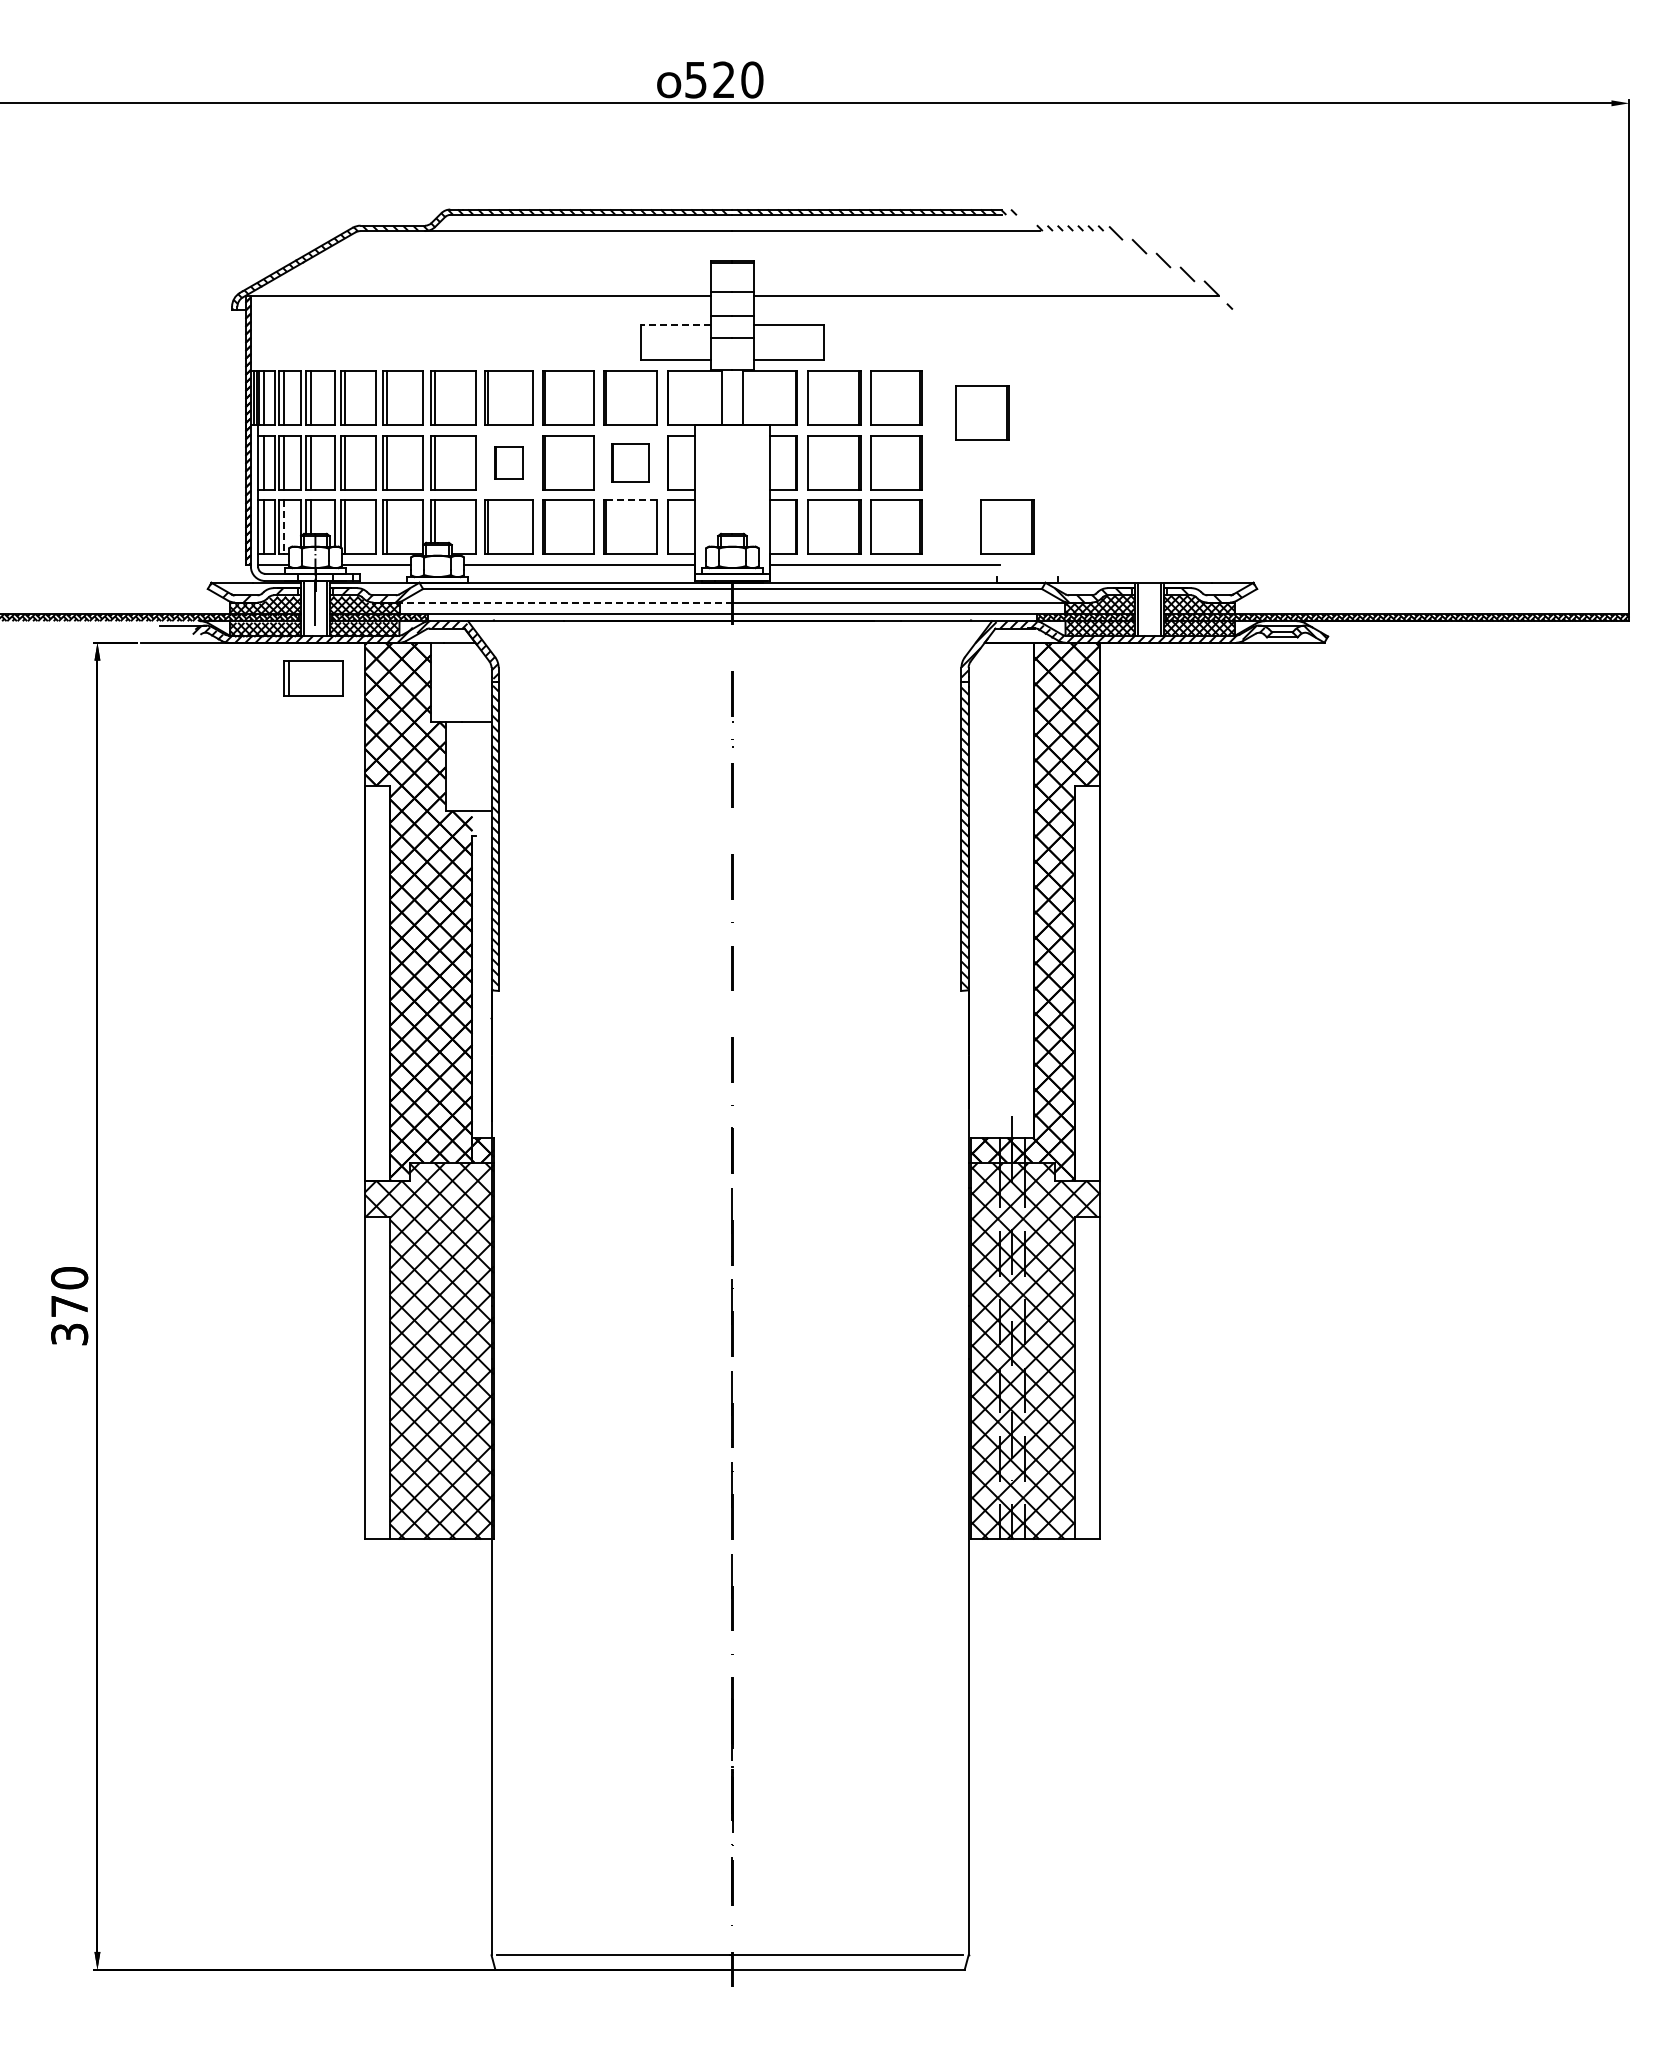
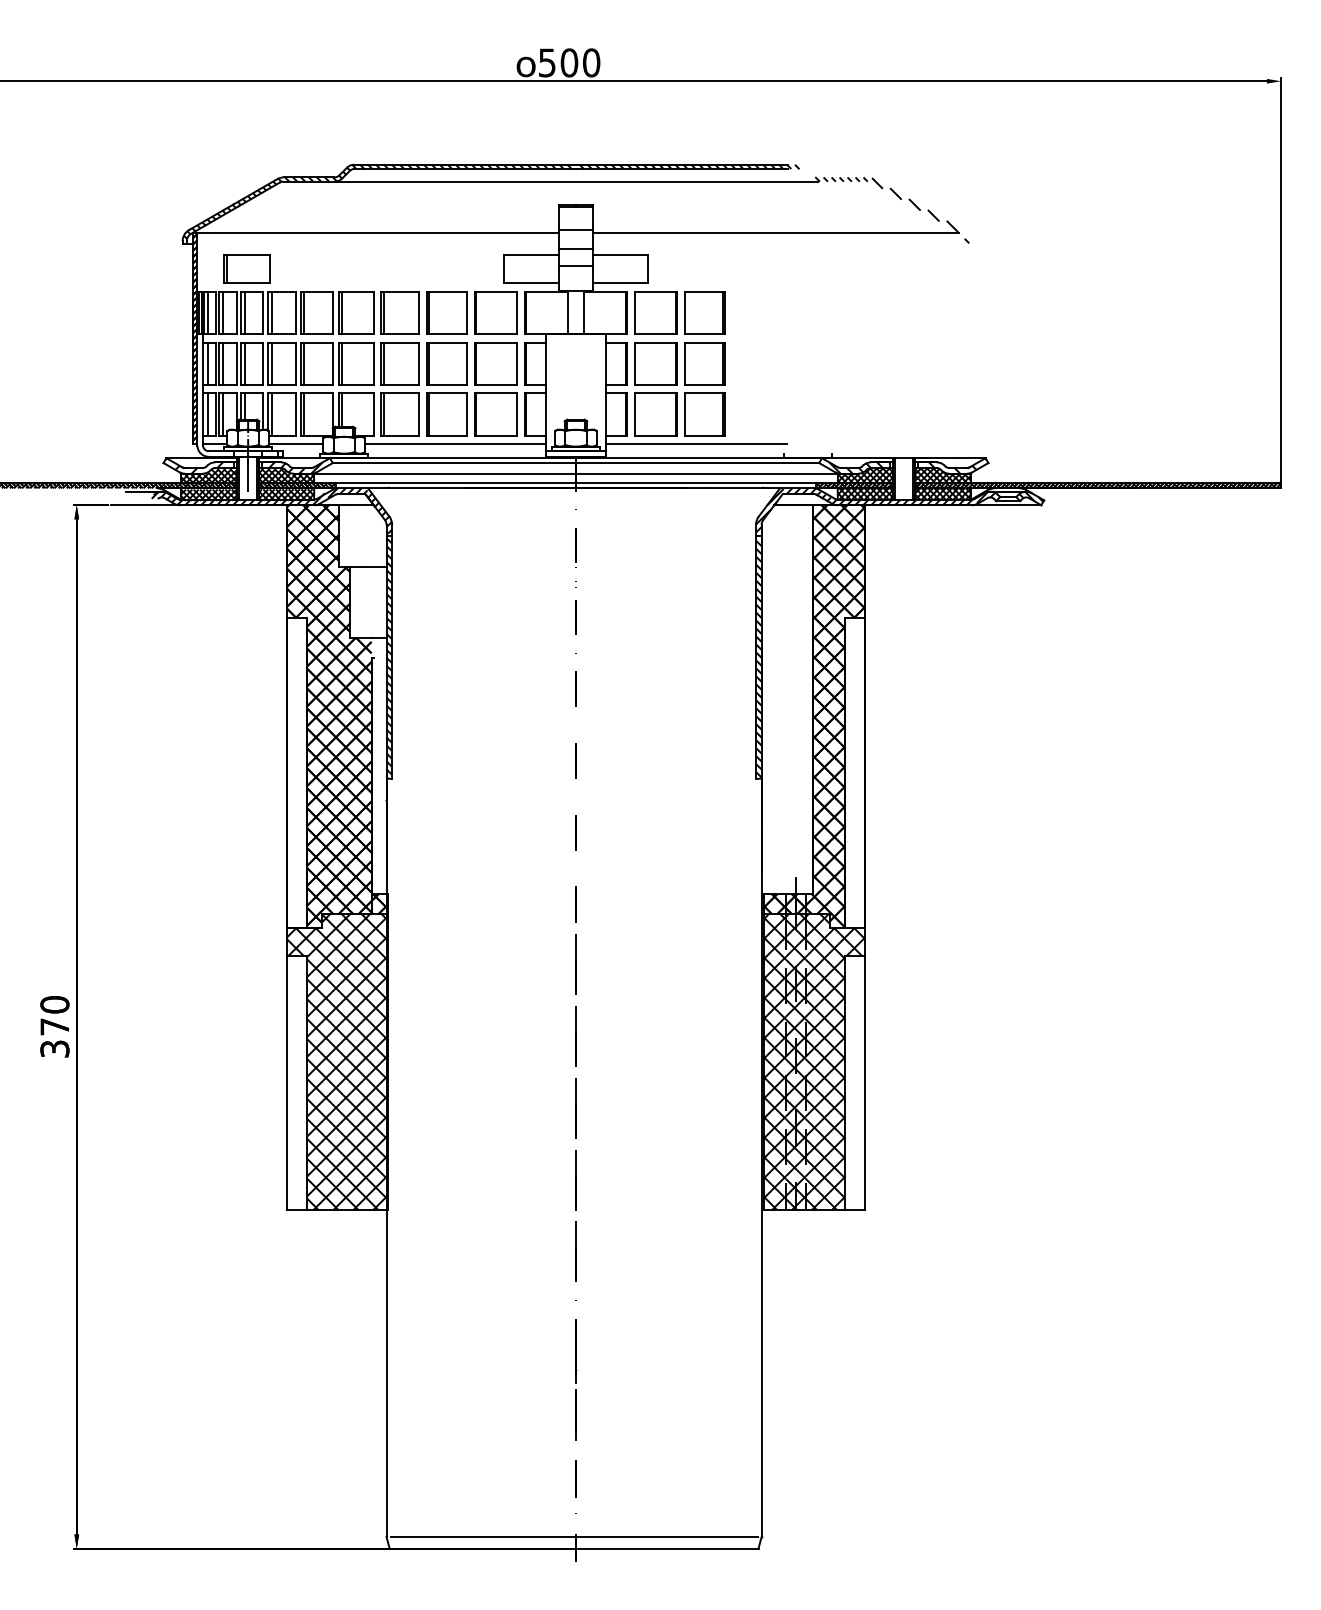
text: (724, 79) -> (569, 62), 520 -> 500
line: (675, 324) -> (531, 255), dashed -> solid
part: (982, 412) -> (772, 324), removed
part: (508, 462) -> (399, 363), size x1.67
part: (630, 462) -> (495, 363), size x1.43
line: (631, 500) -> (496, 393), dashed -> solid
part: (1007, 526) -> (792, 413), removed
line: (283, 527) -> (223, 414), dashed -> solid
line: (564, 602) -> (443, 473), dashed -> solid
part: (313, 678) -> (246, 269), moved

